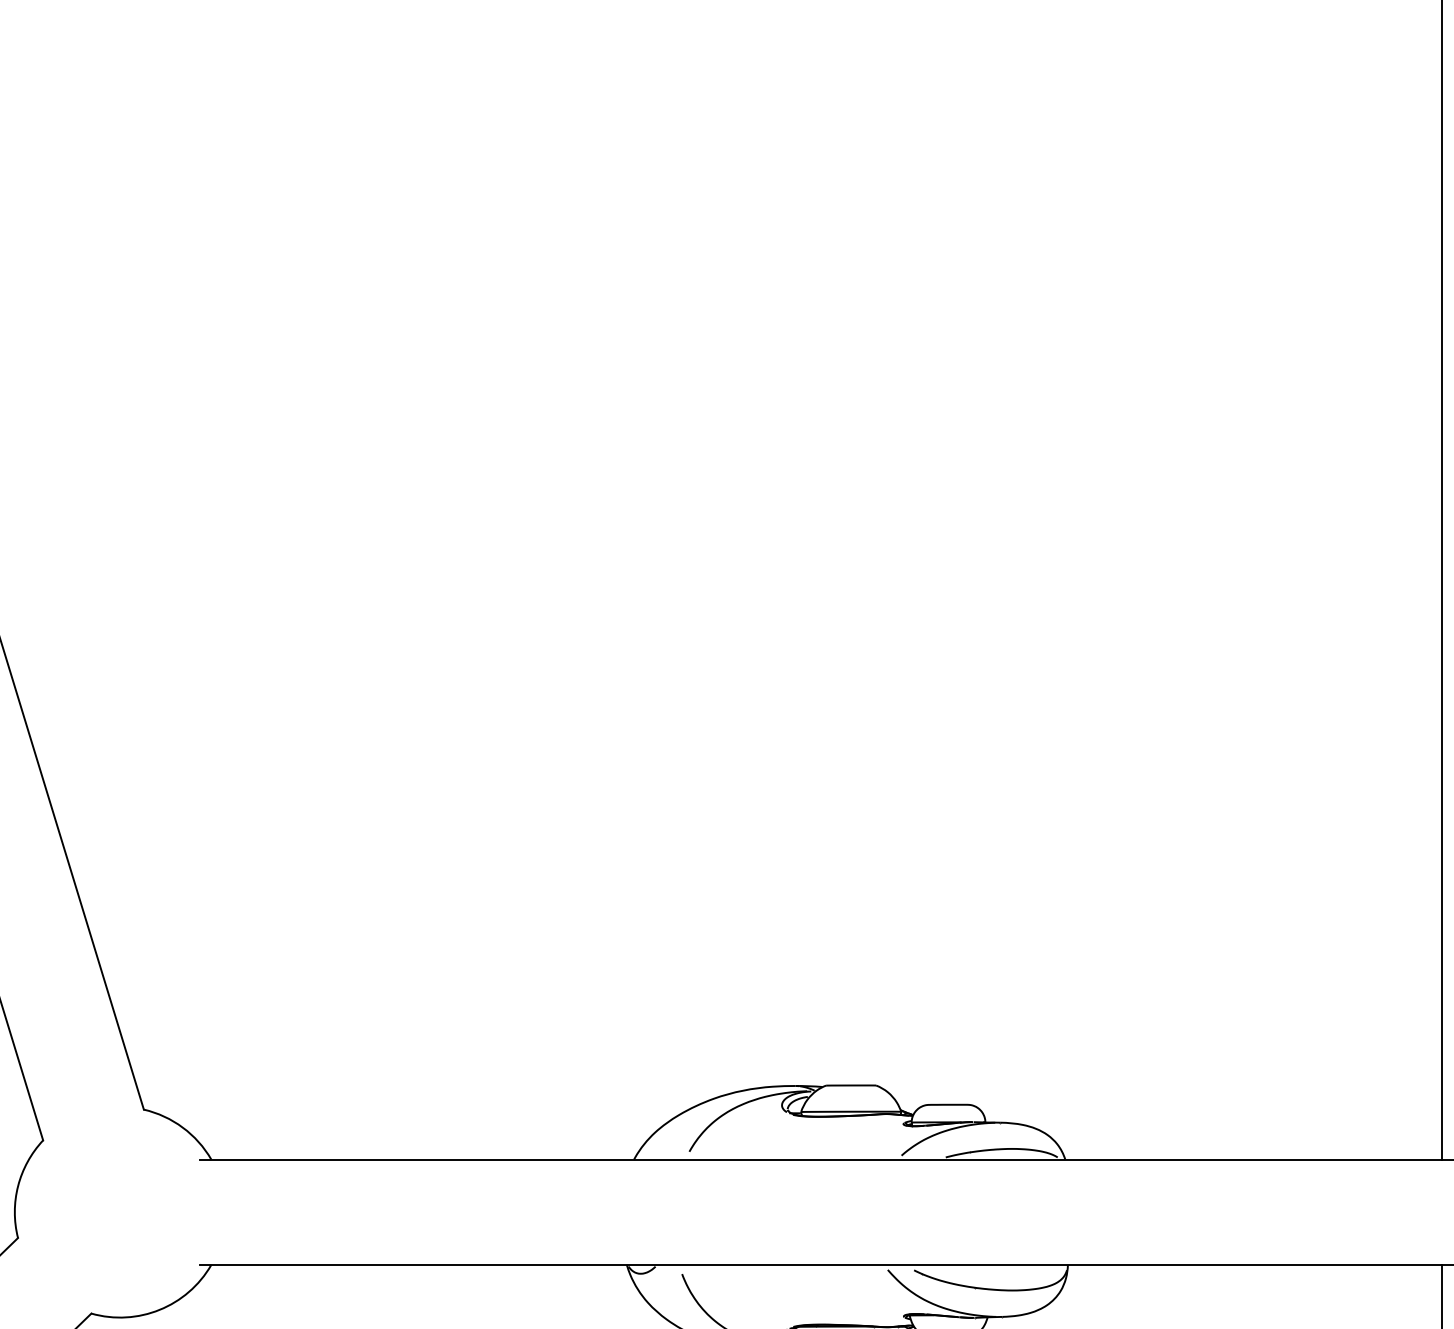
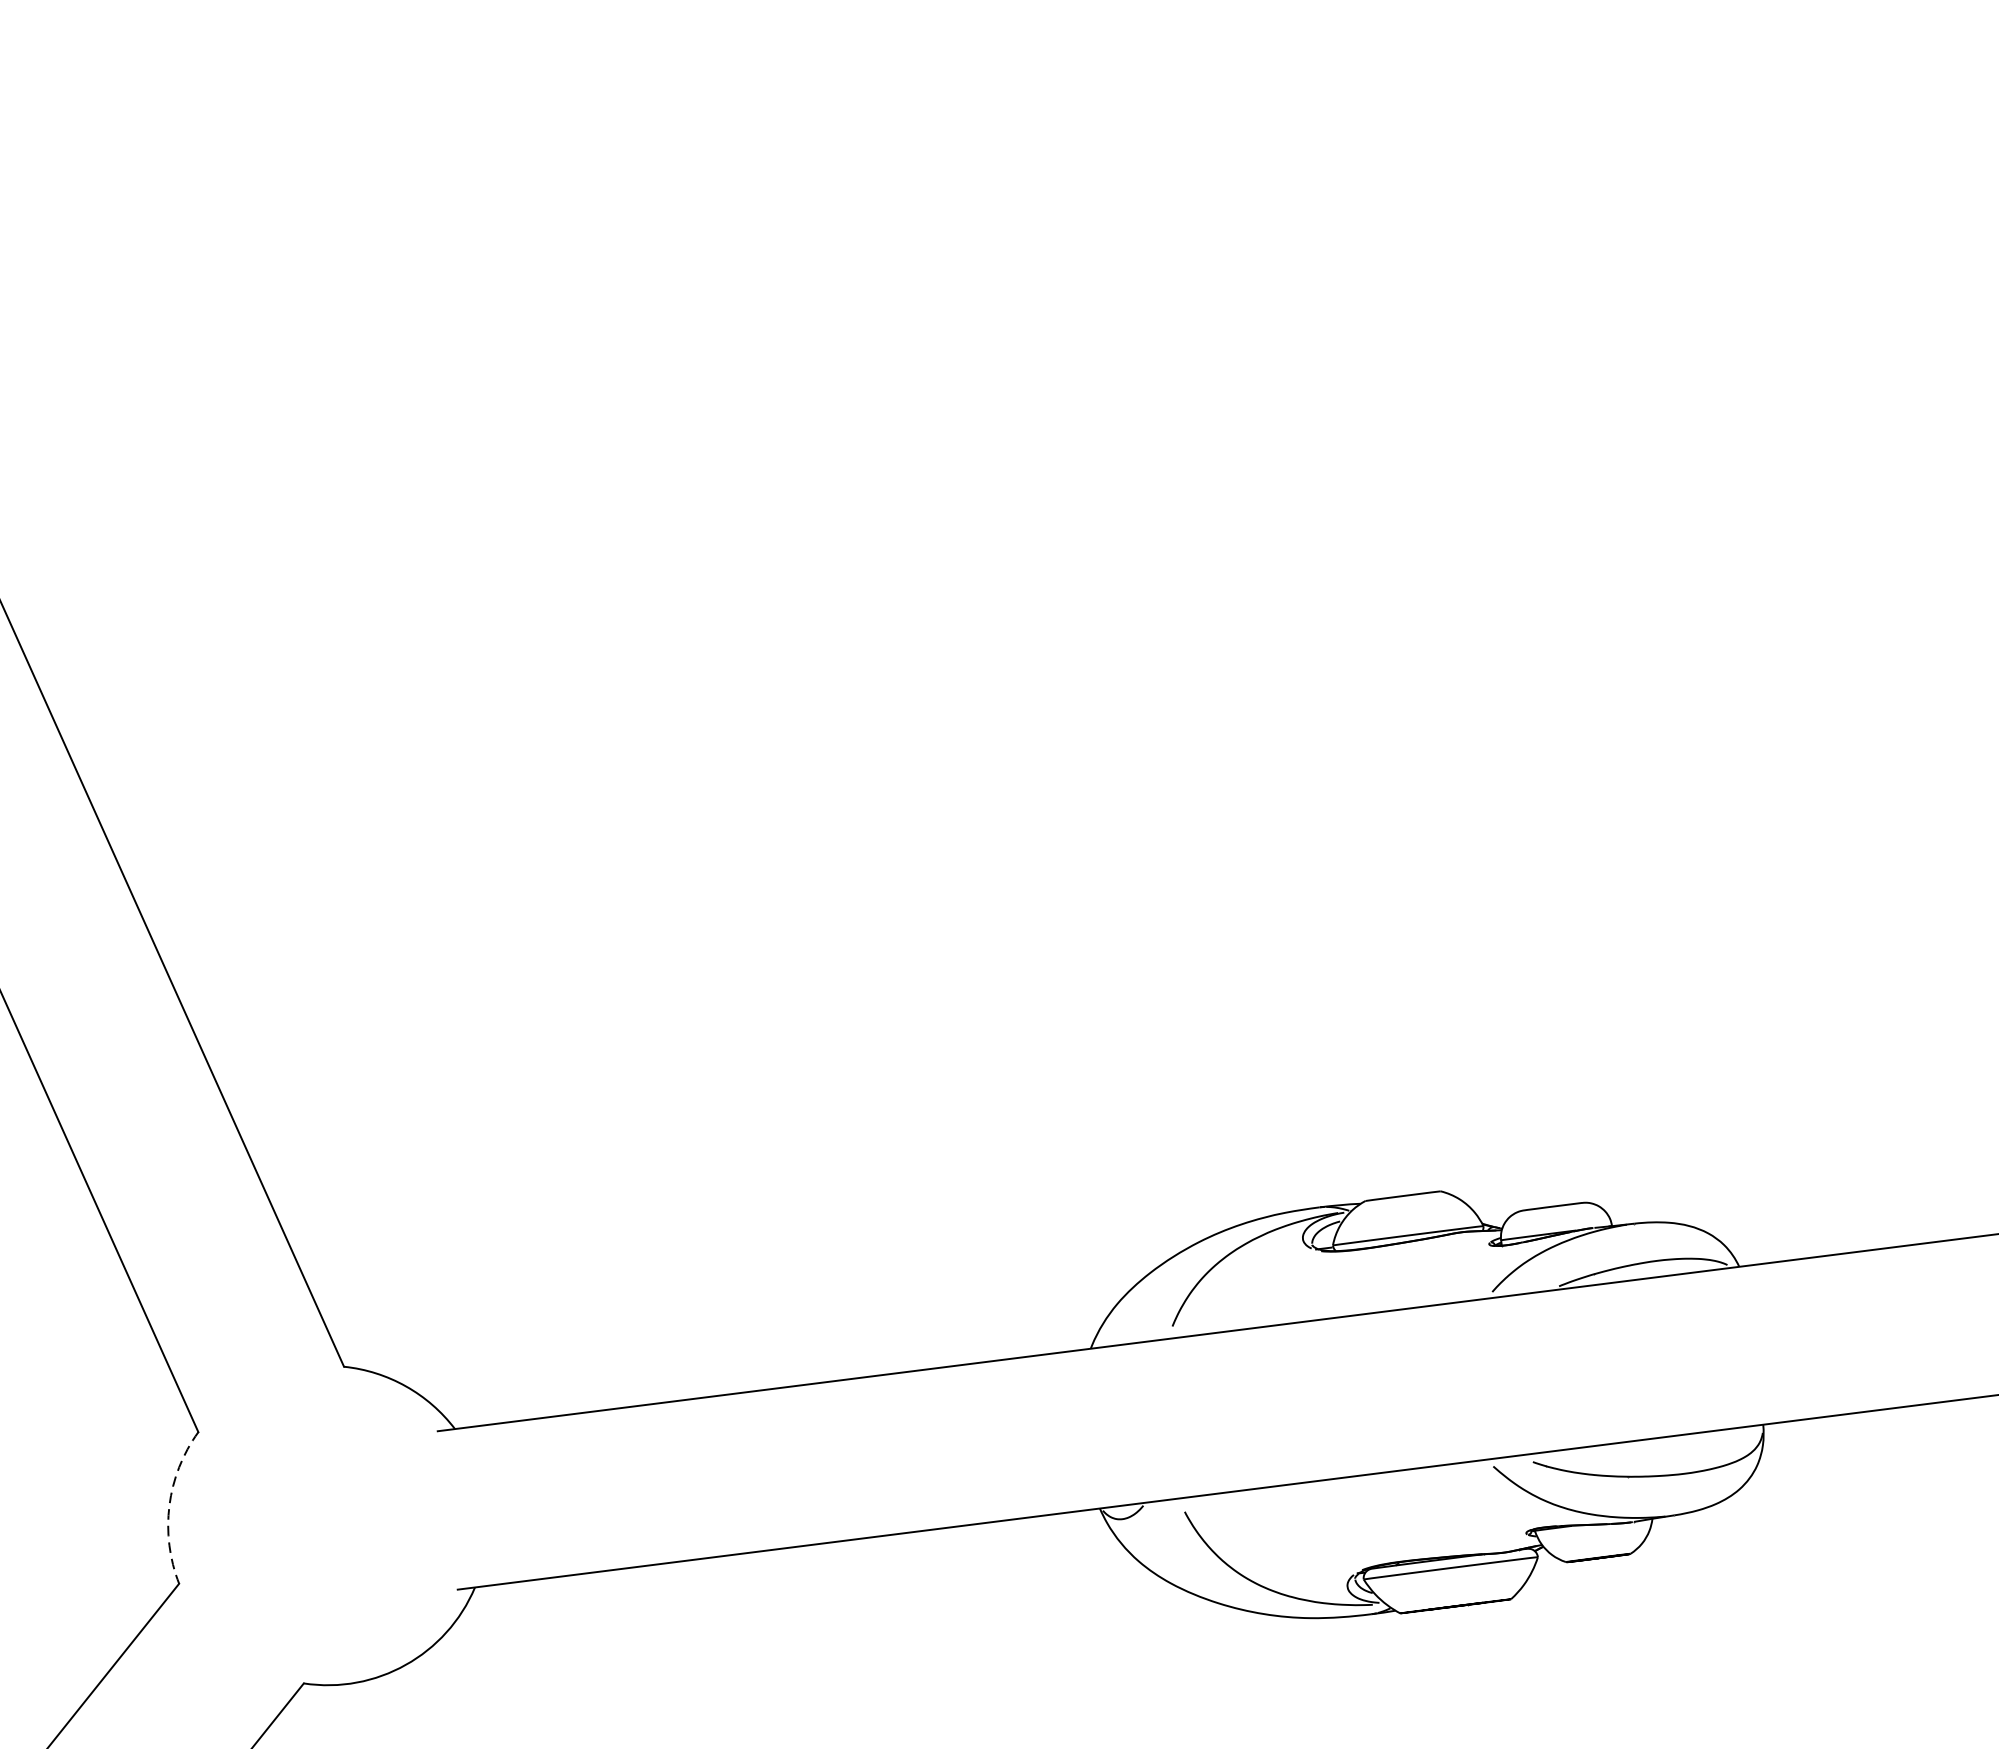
arc: (18, 1186) -> (170, 1506), solid -> dashed

